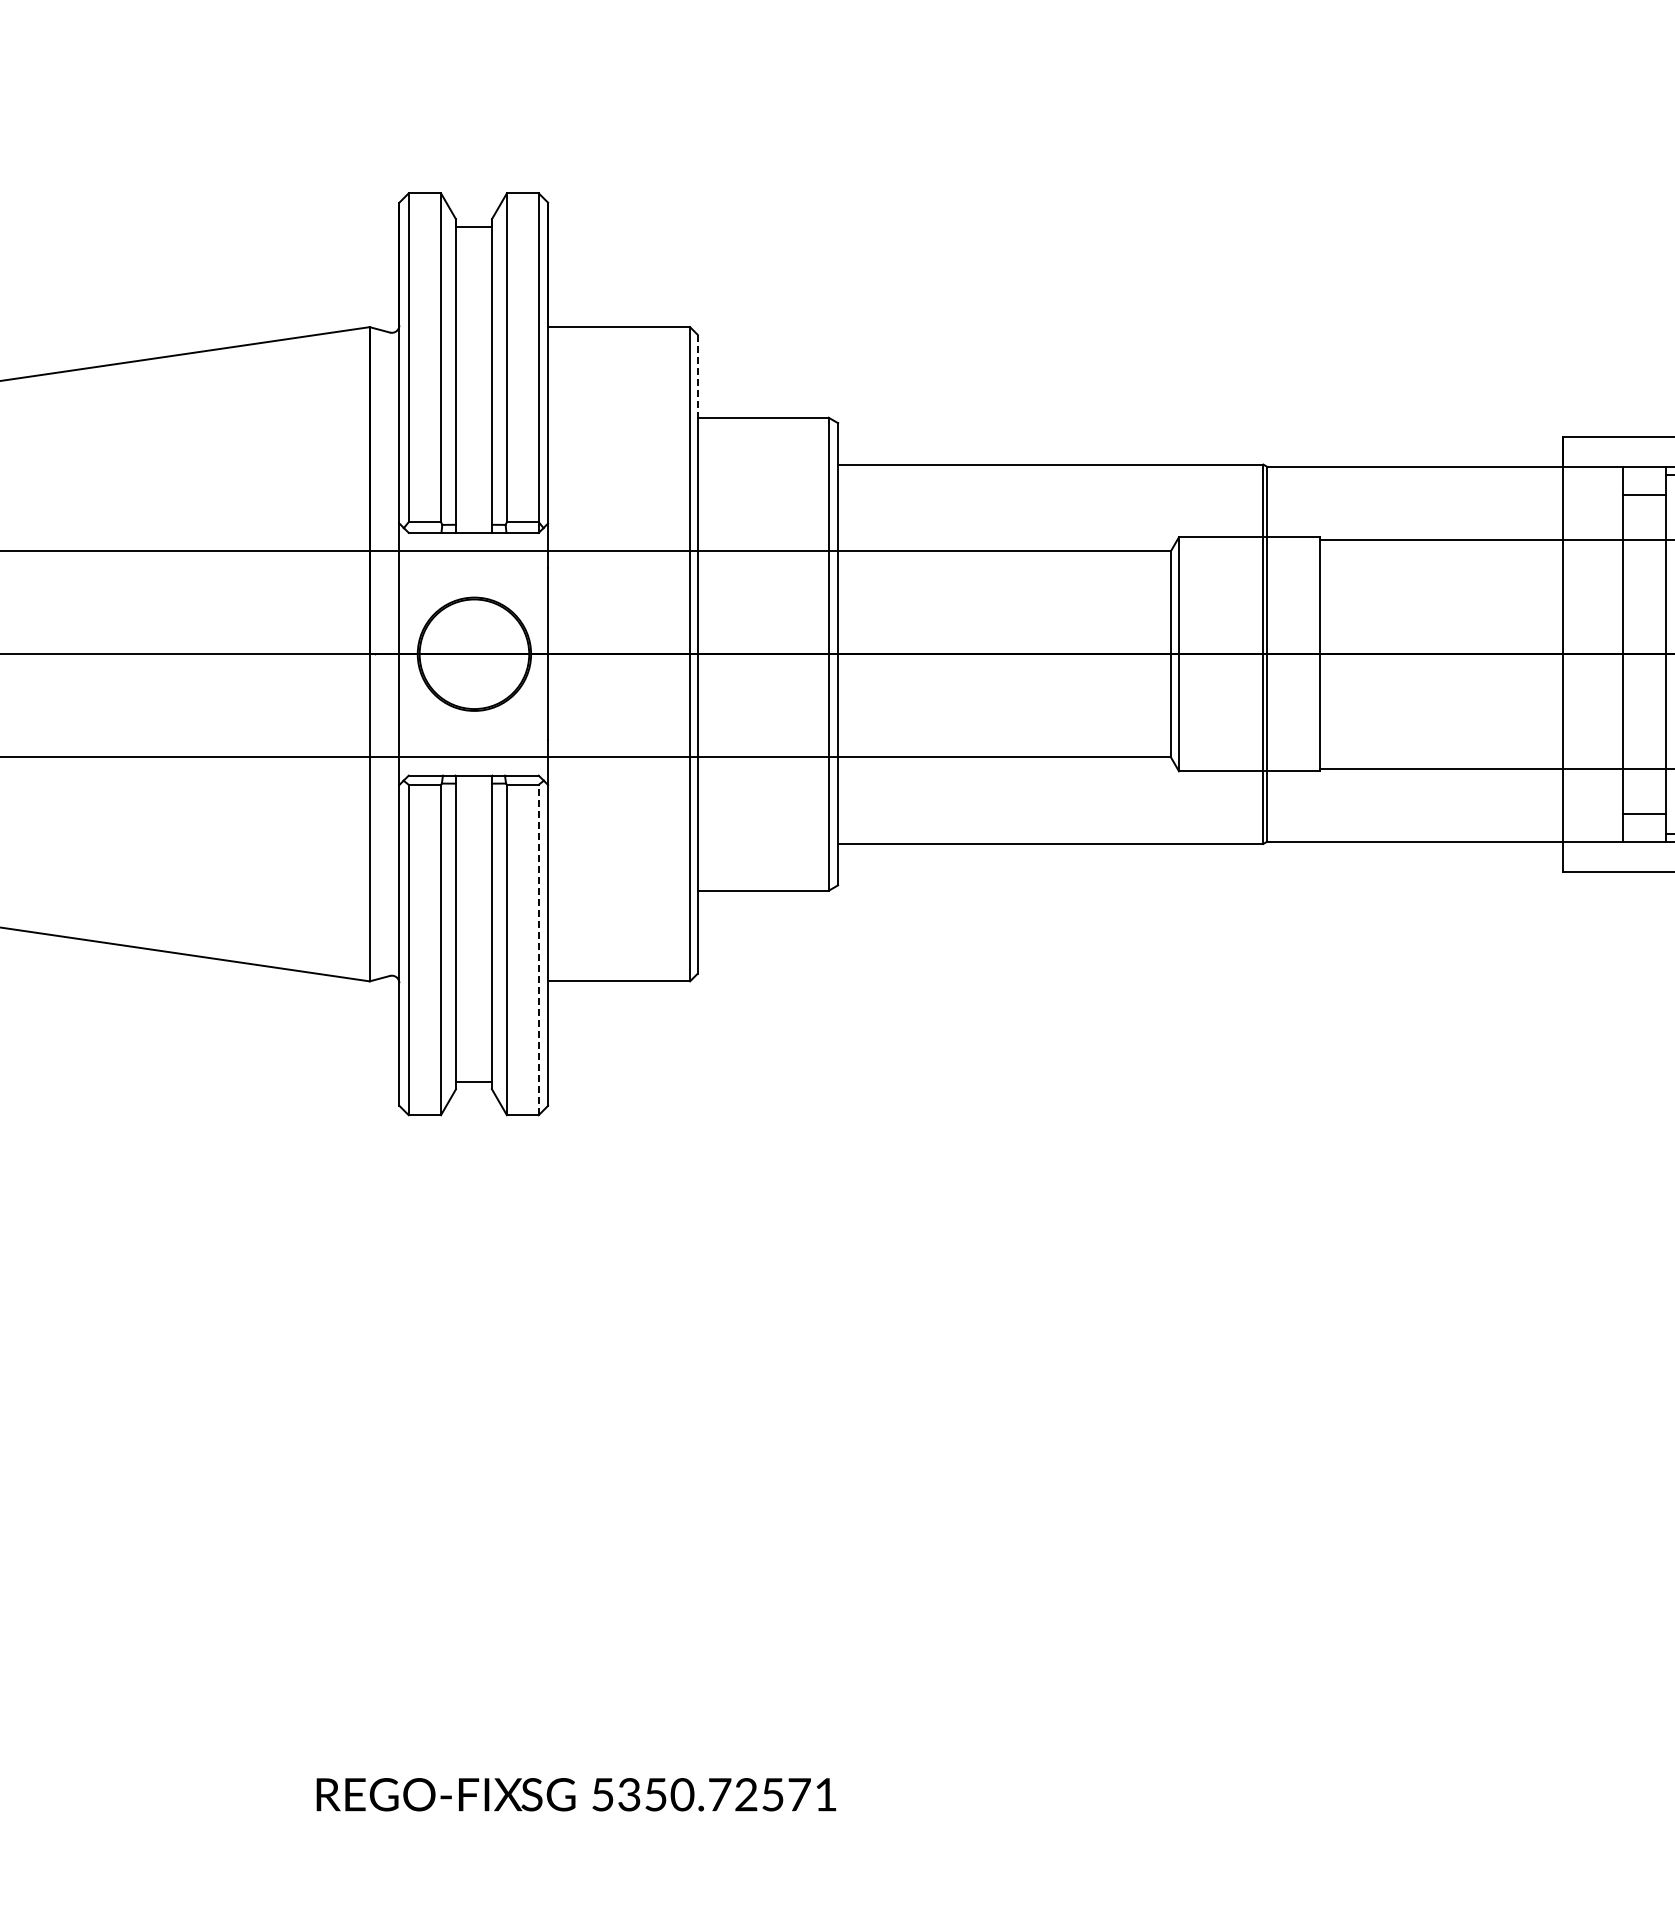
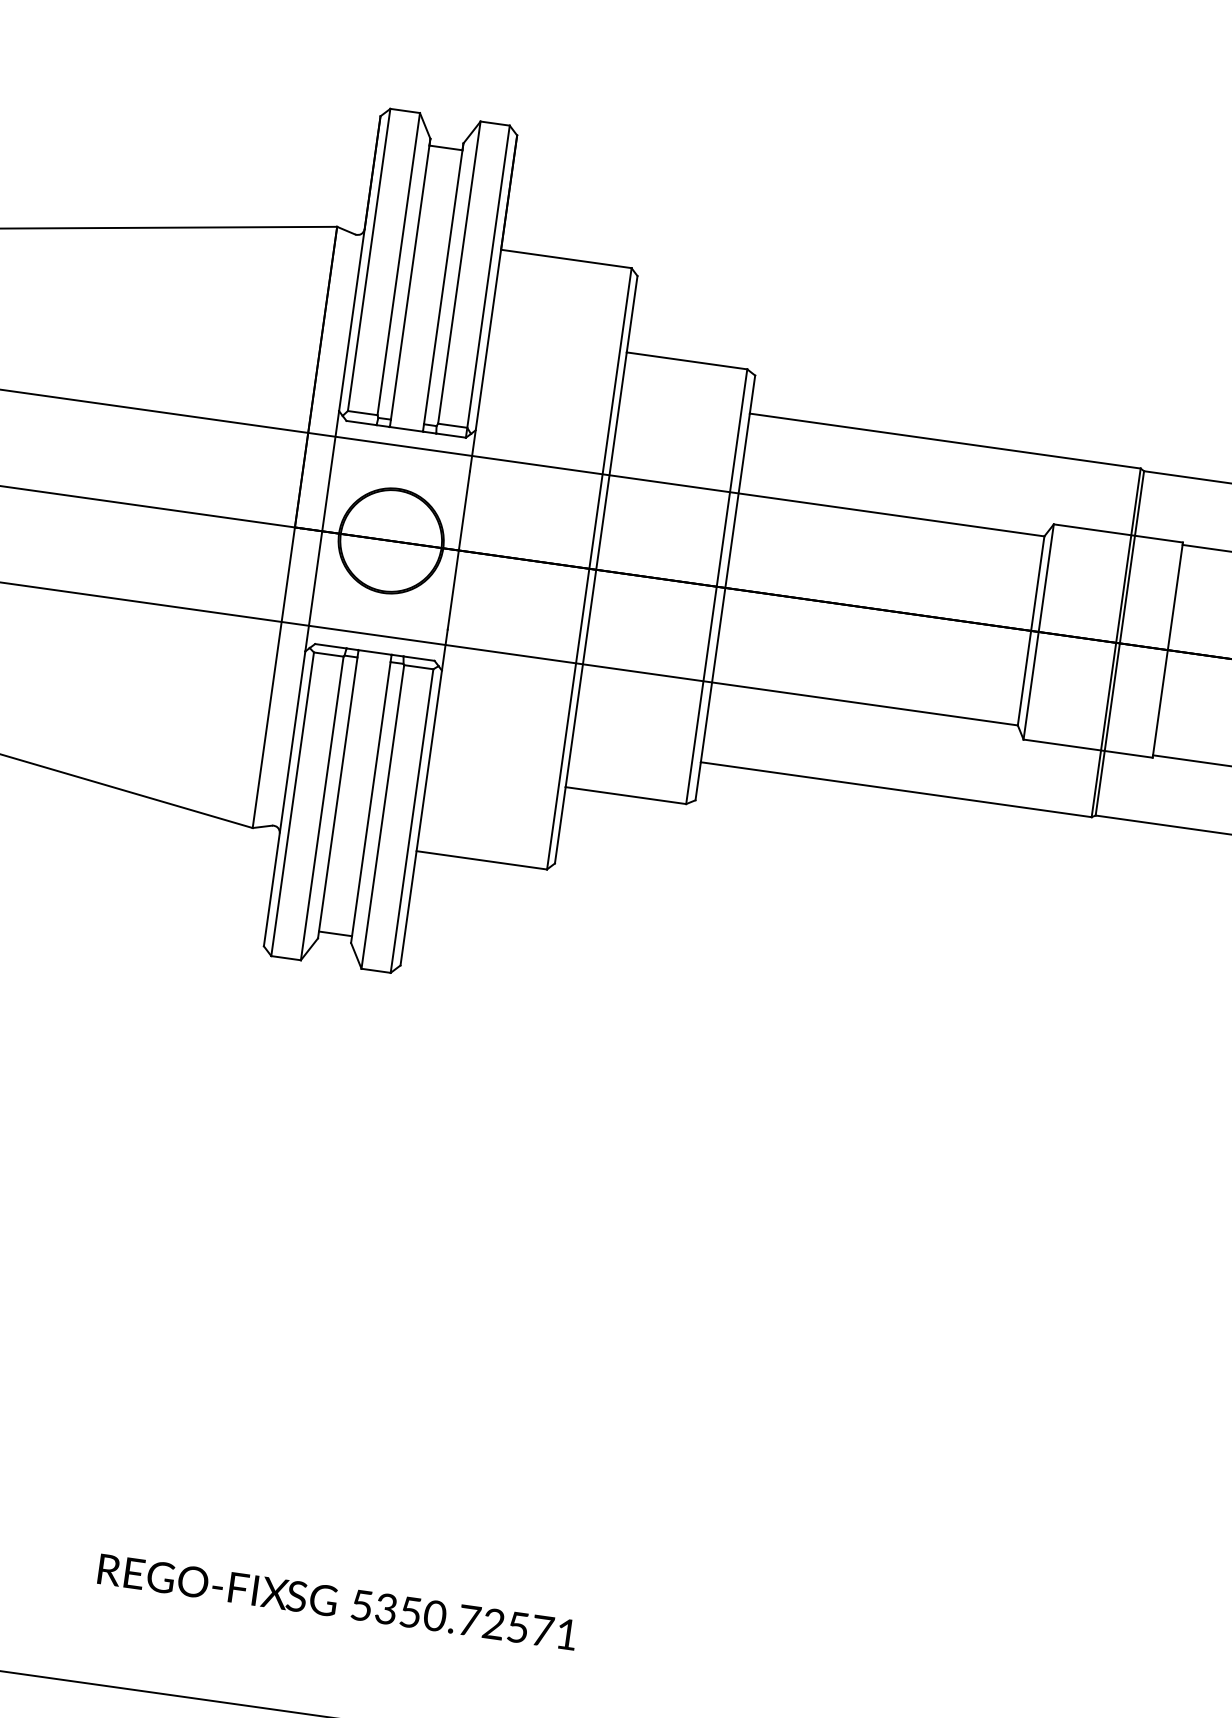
line: (697, 376) -> (632, 314), dashed -> solid
line: (538, 949) -> (411, 820), dashed -> solid

